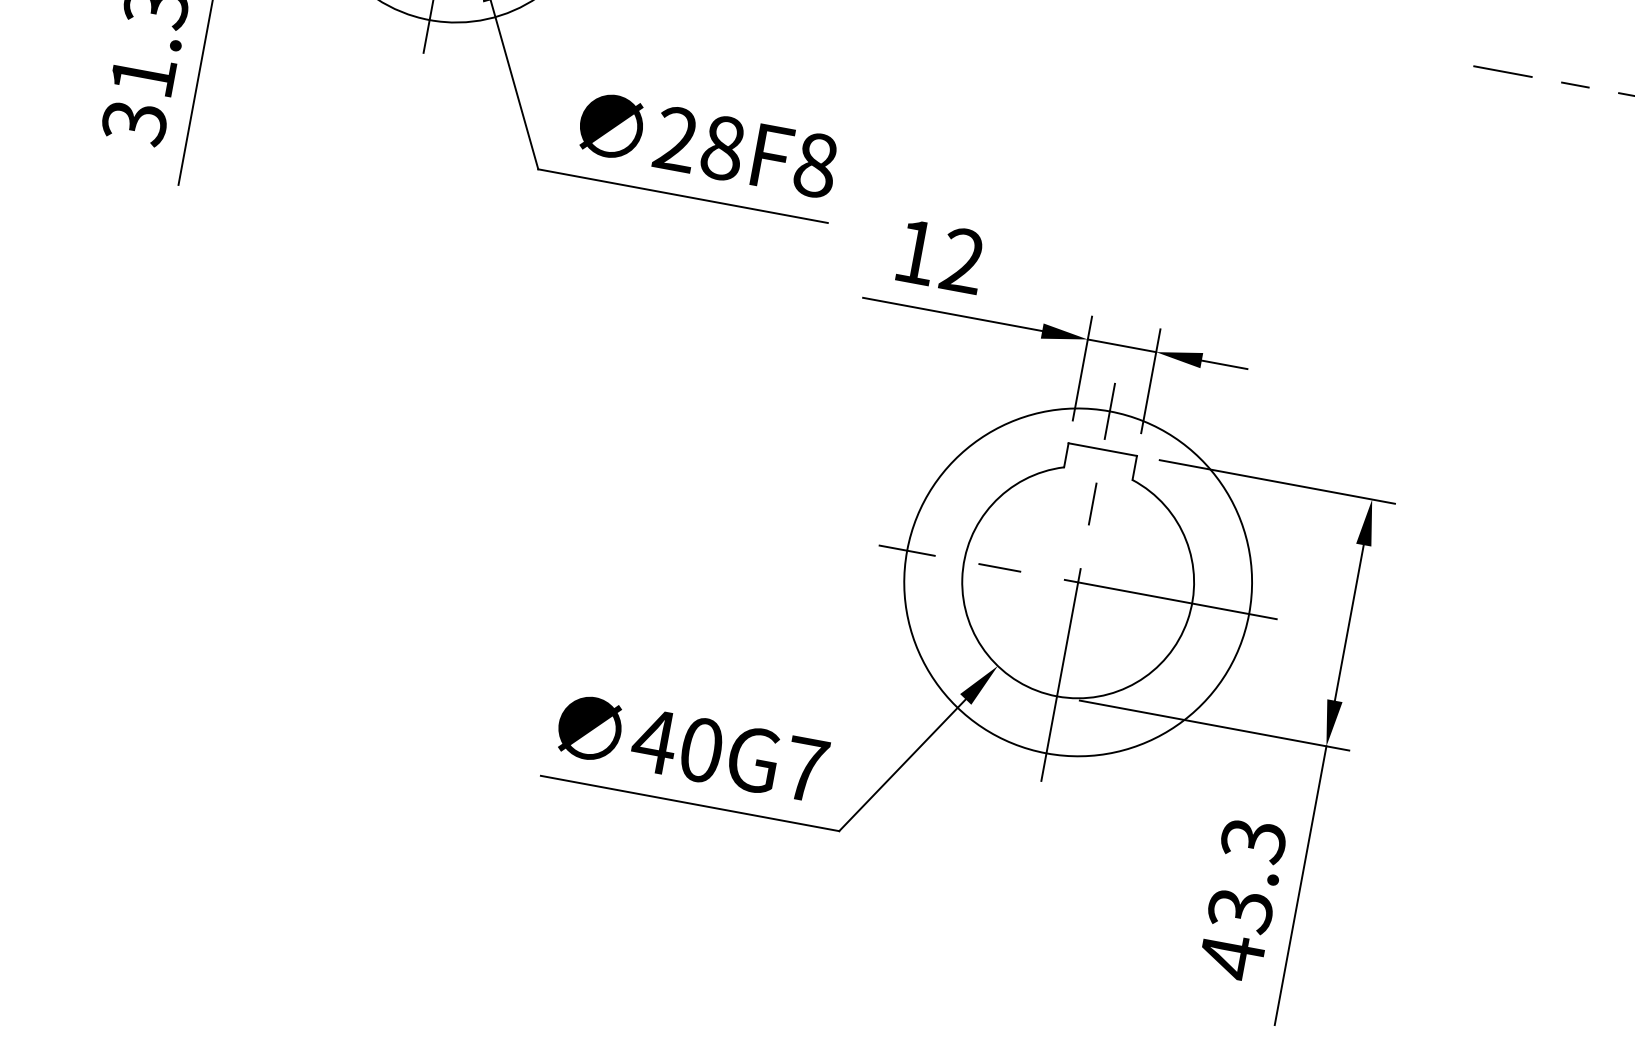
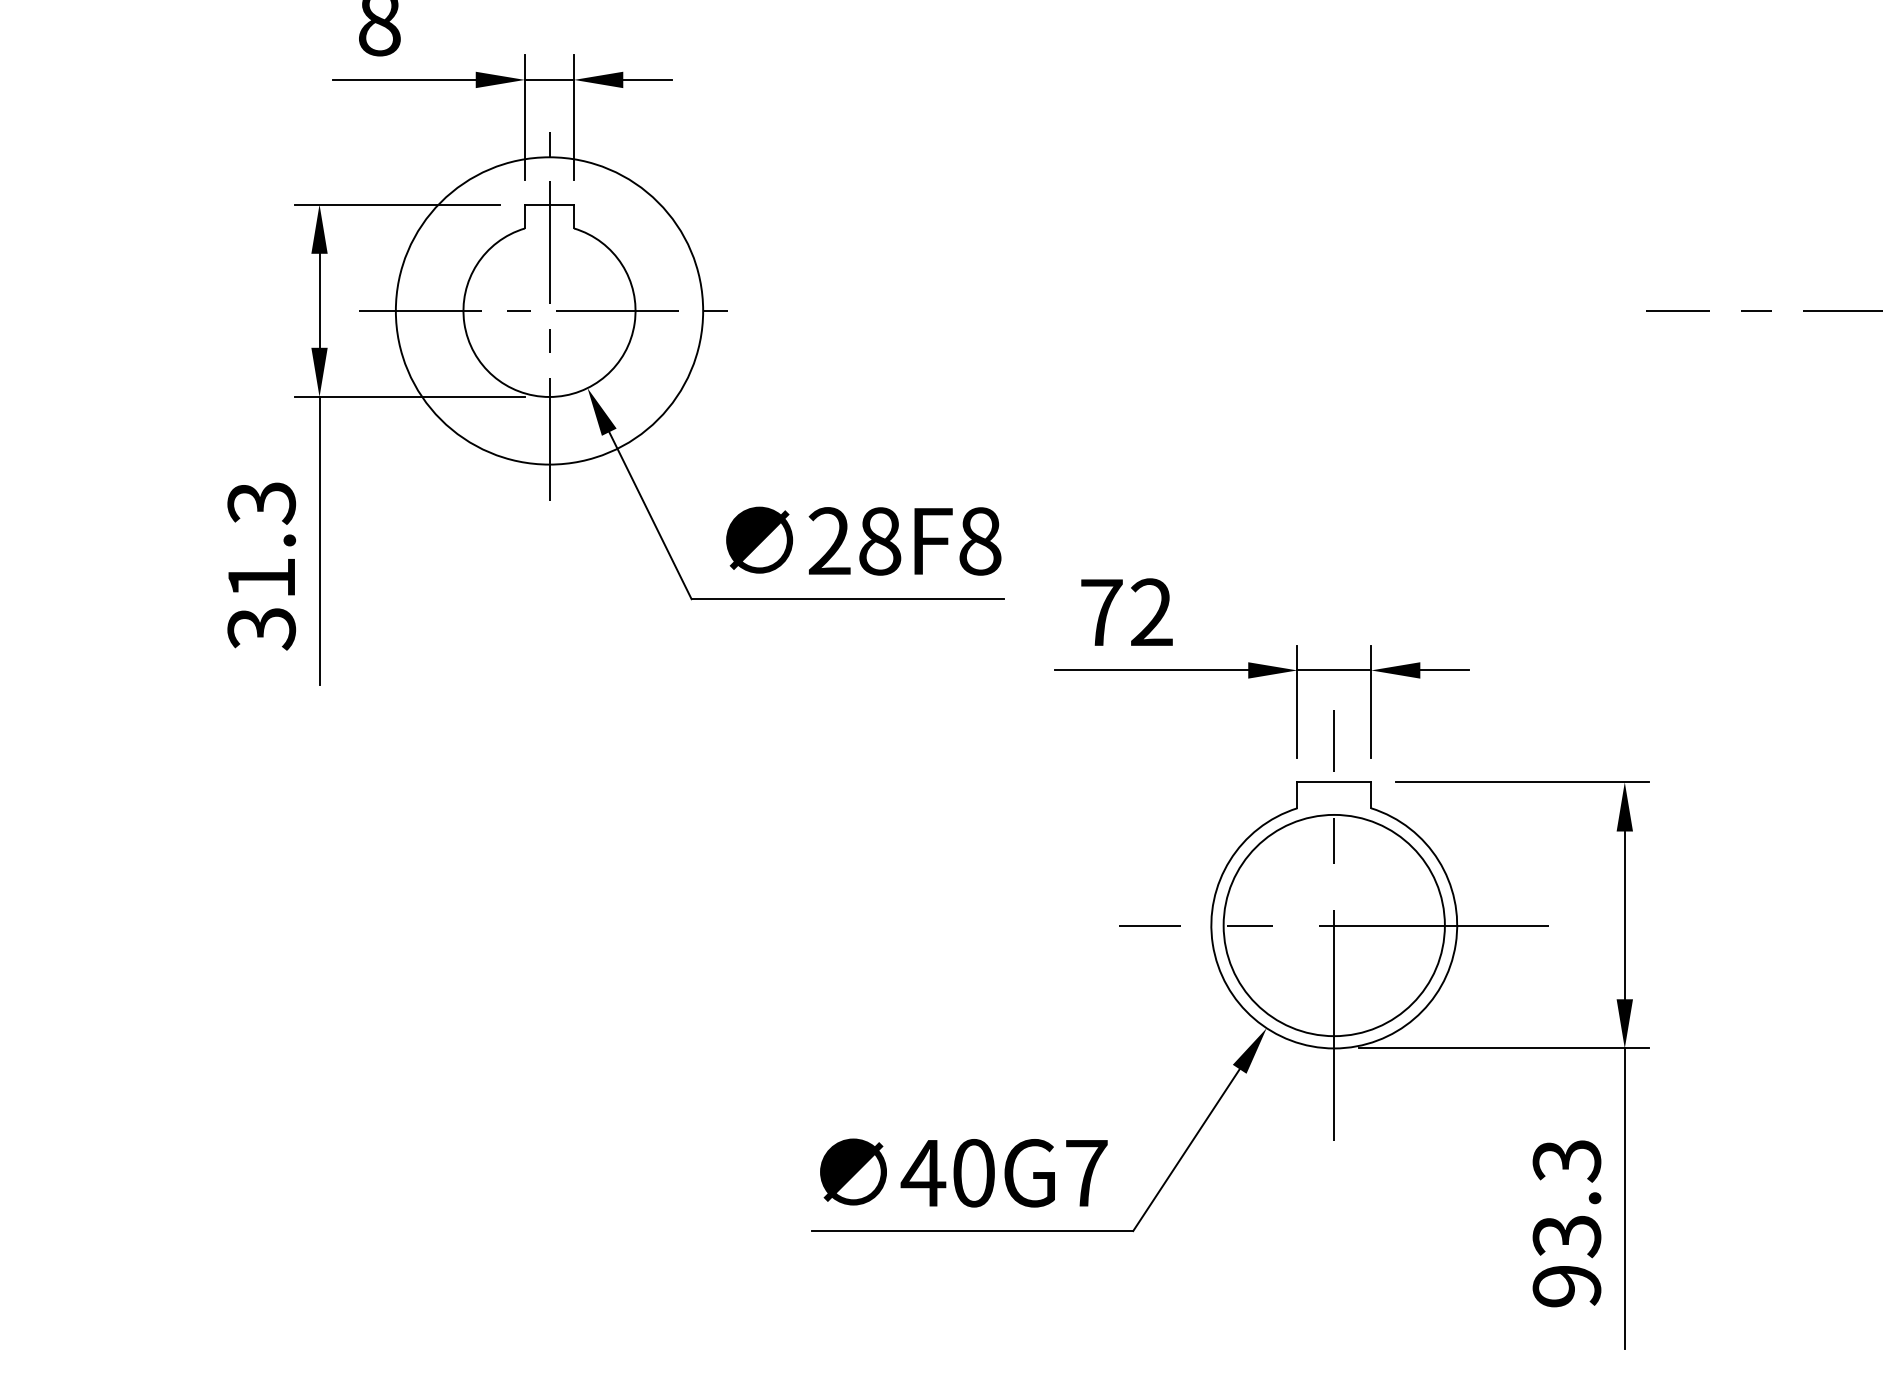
text: (916, 252) -> (1101, 612), 12 -> 72
circle: (1077, 582) -> (1333, 925), size x0.6
text: (1231, 957) -> (1566, 1286), 43.3 -> 93.3

